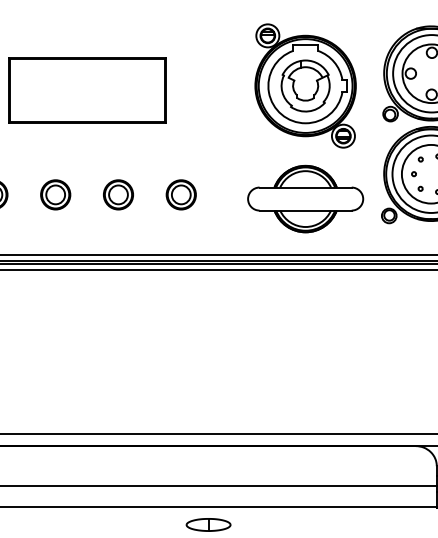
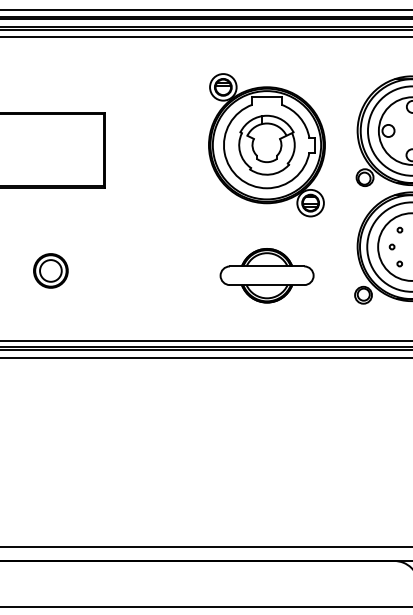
part: (180, 194) -> (122, 270), removed
part: (305, 198) -> (266, 275), size x0.7

